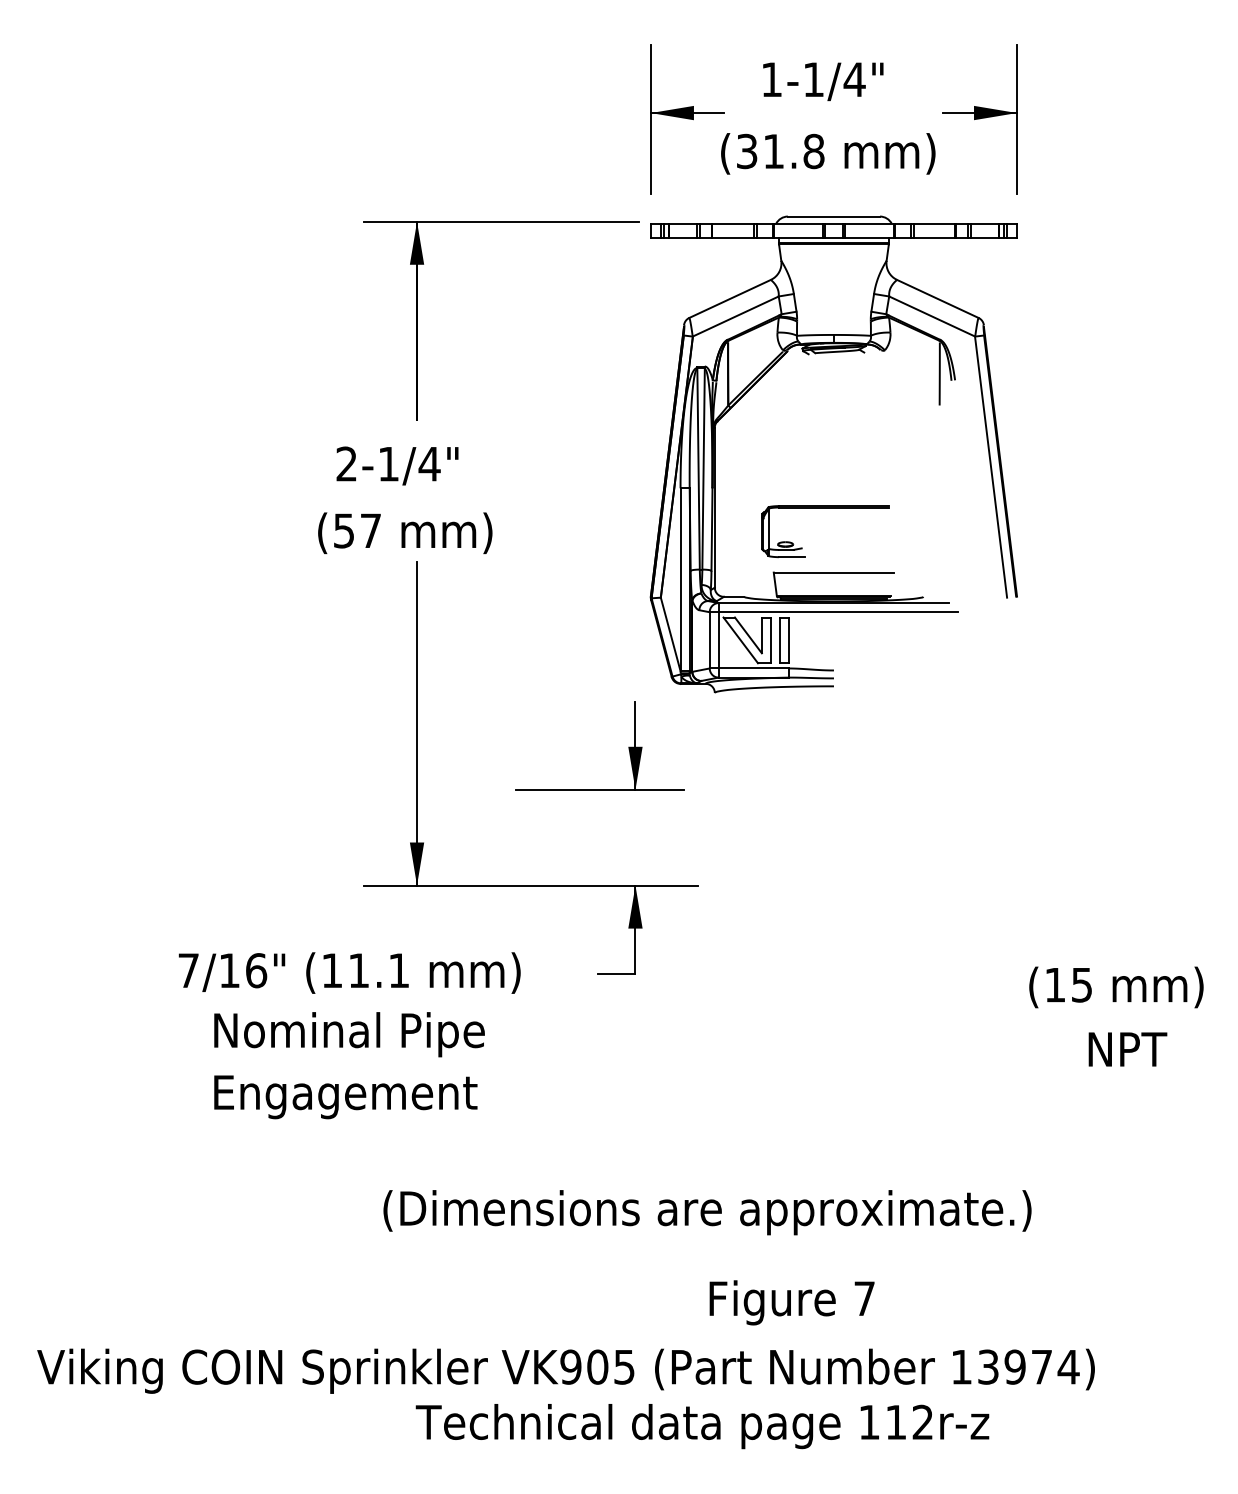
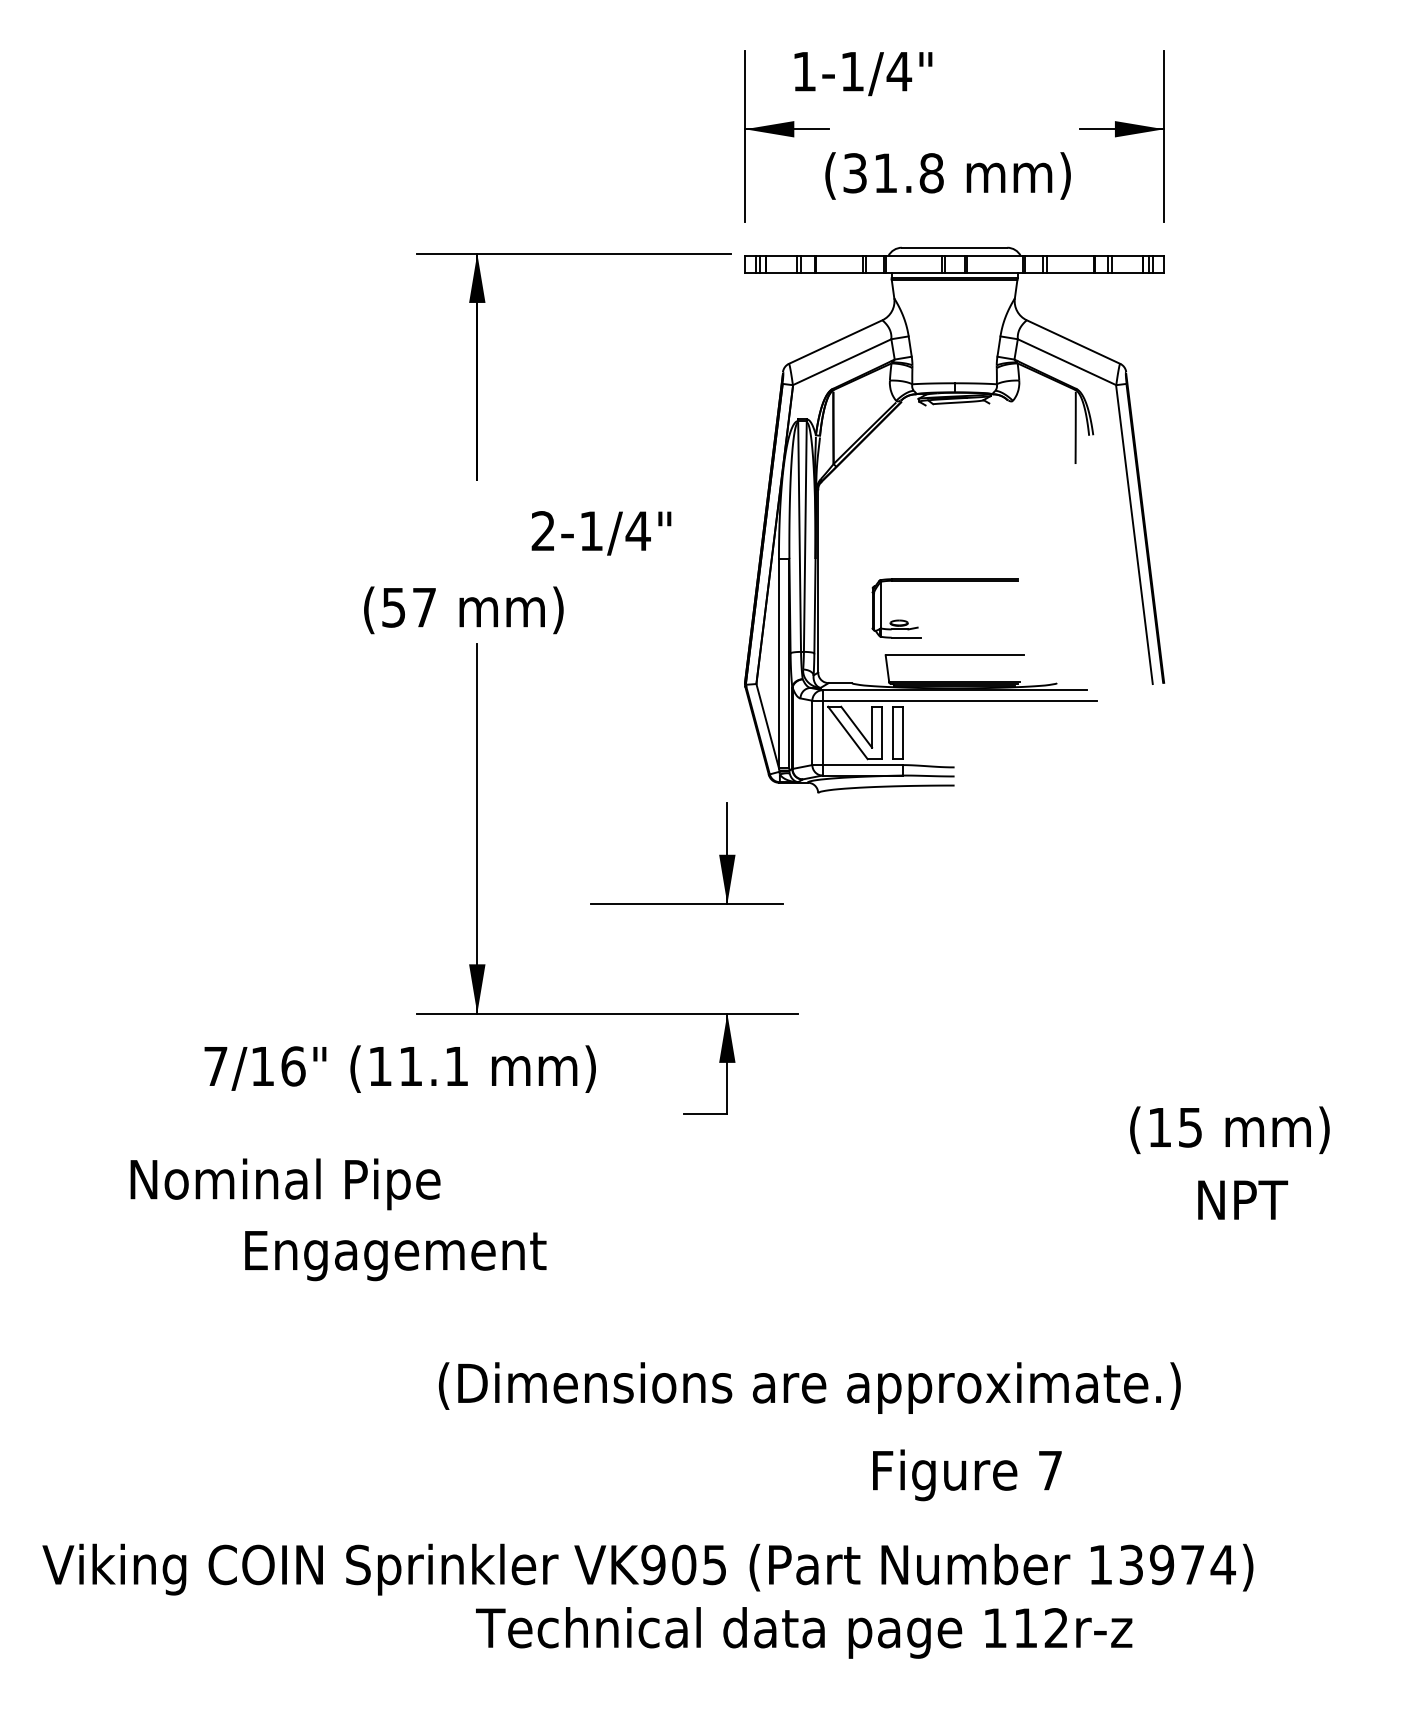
text: (823, 81) -> (863, 73), moved
text: (397, 465) -> (601, 532), moved
text: (349, 972) -> (399, 1068), moved
text: (1116, 987) -> (1229, 1130), moved
text: (349, 1034) -> (285, 1184), moved
text: (1127, 1049) -> (1242, 1200), moved
text: (791, 1302) -> (966, 1474), moved

